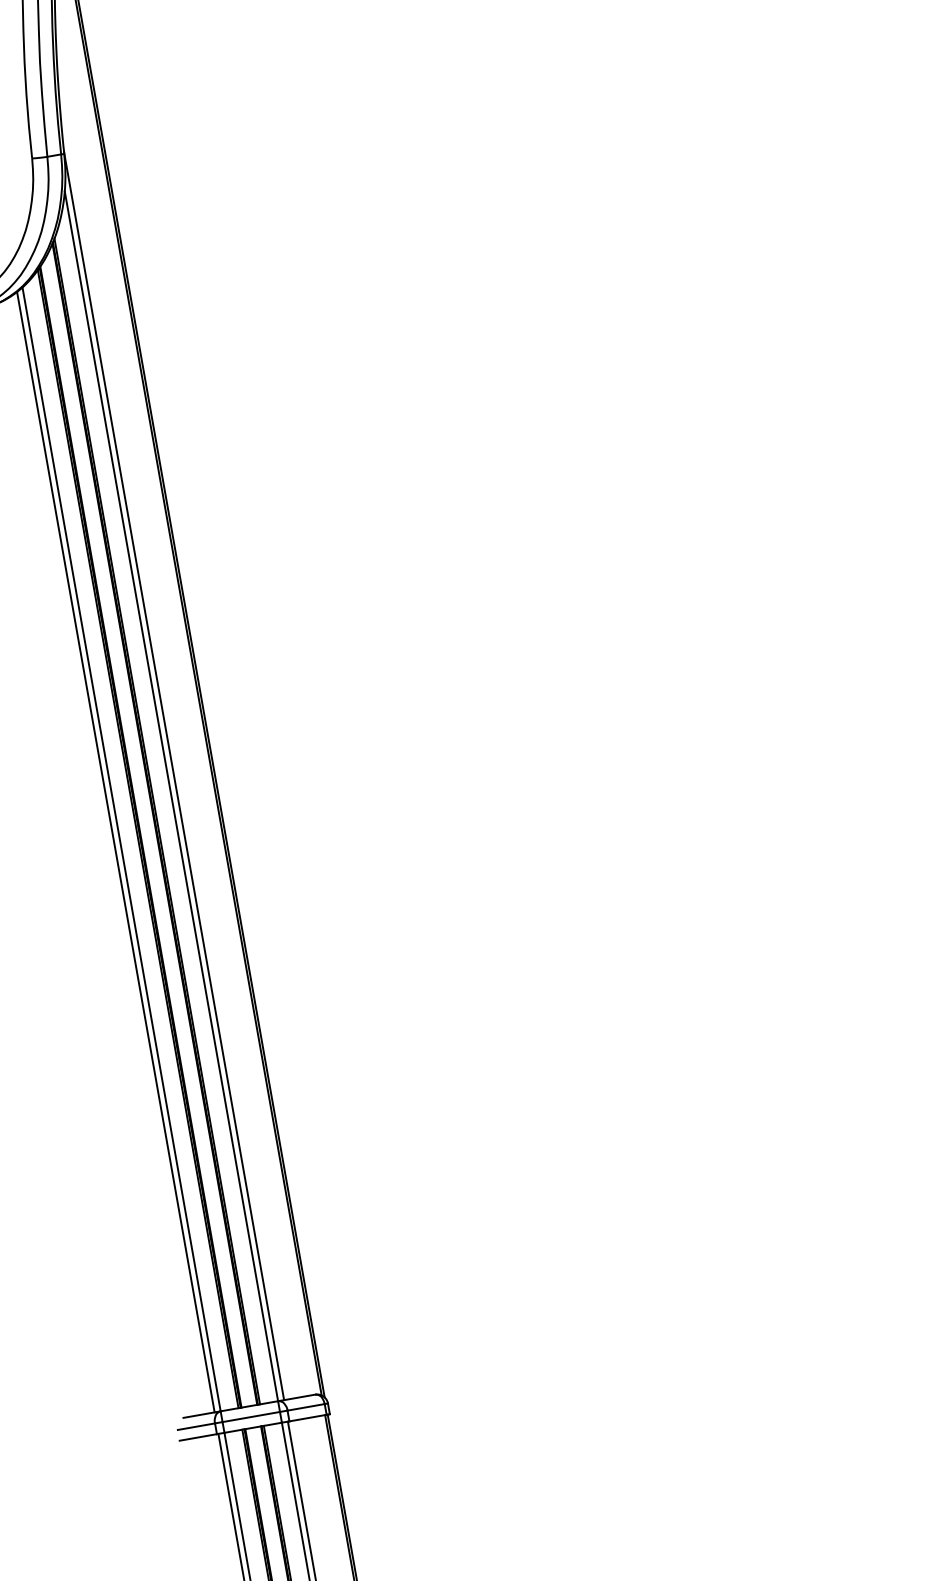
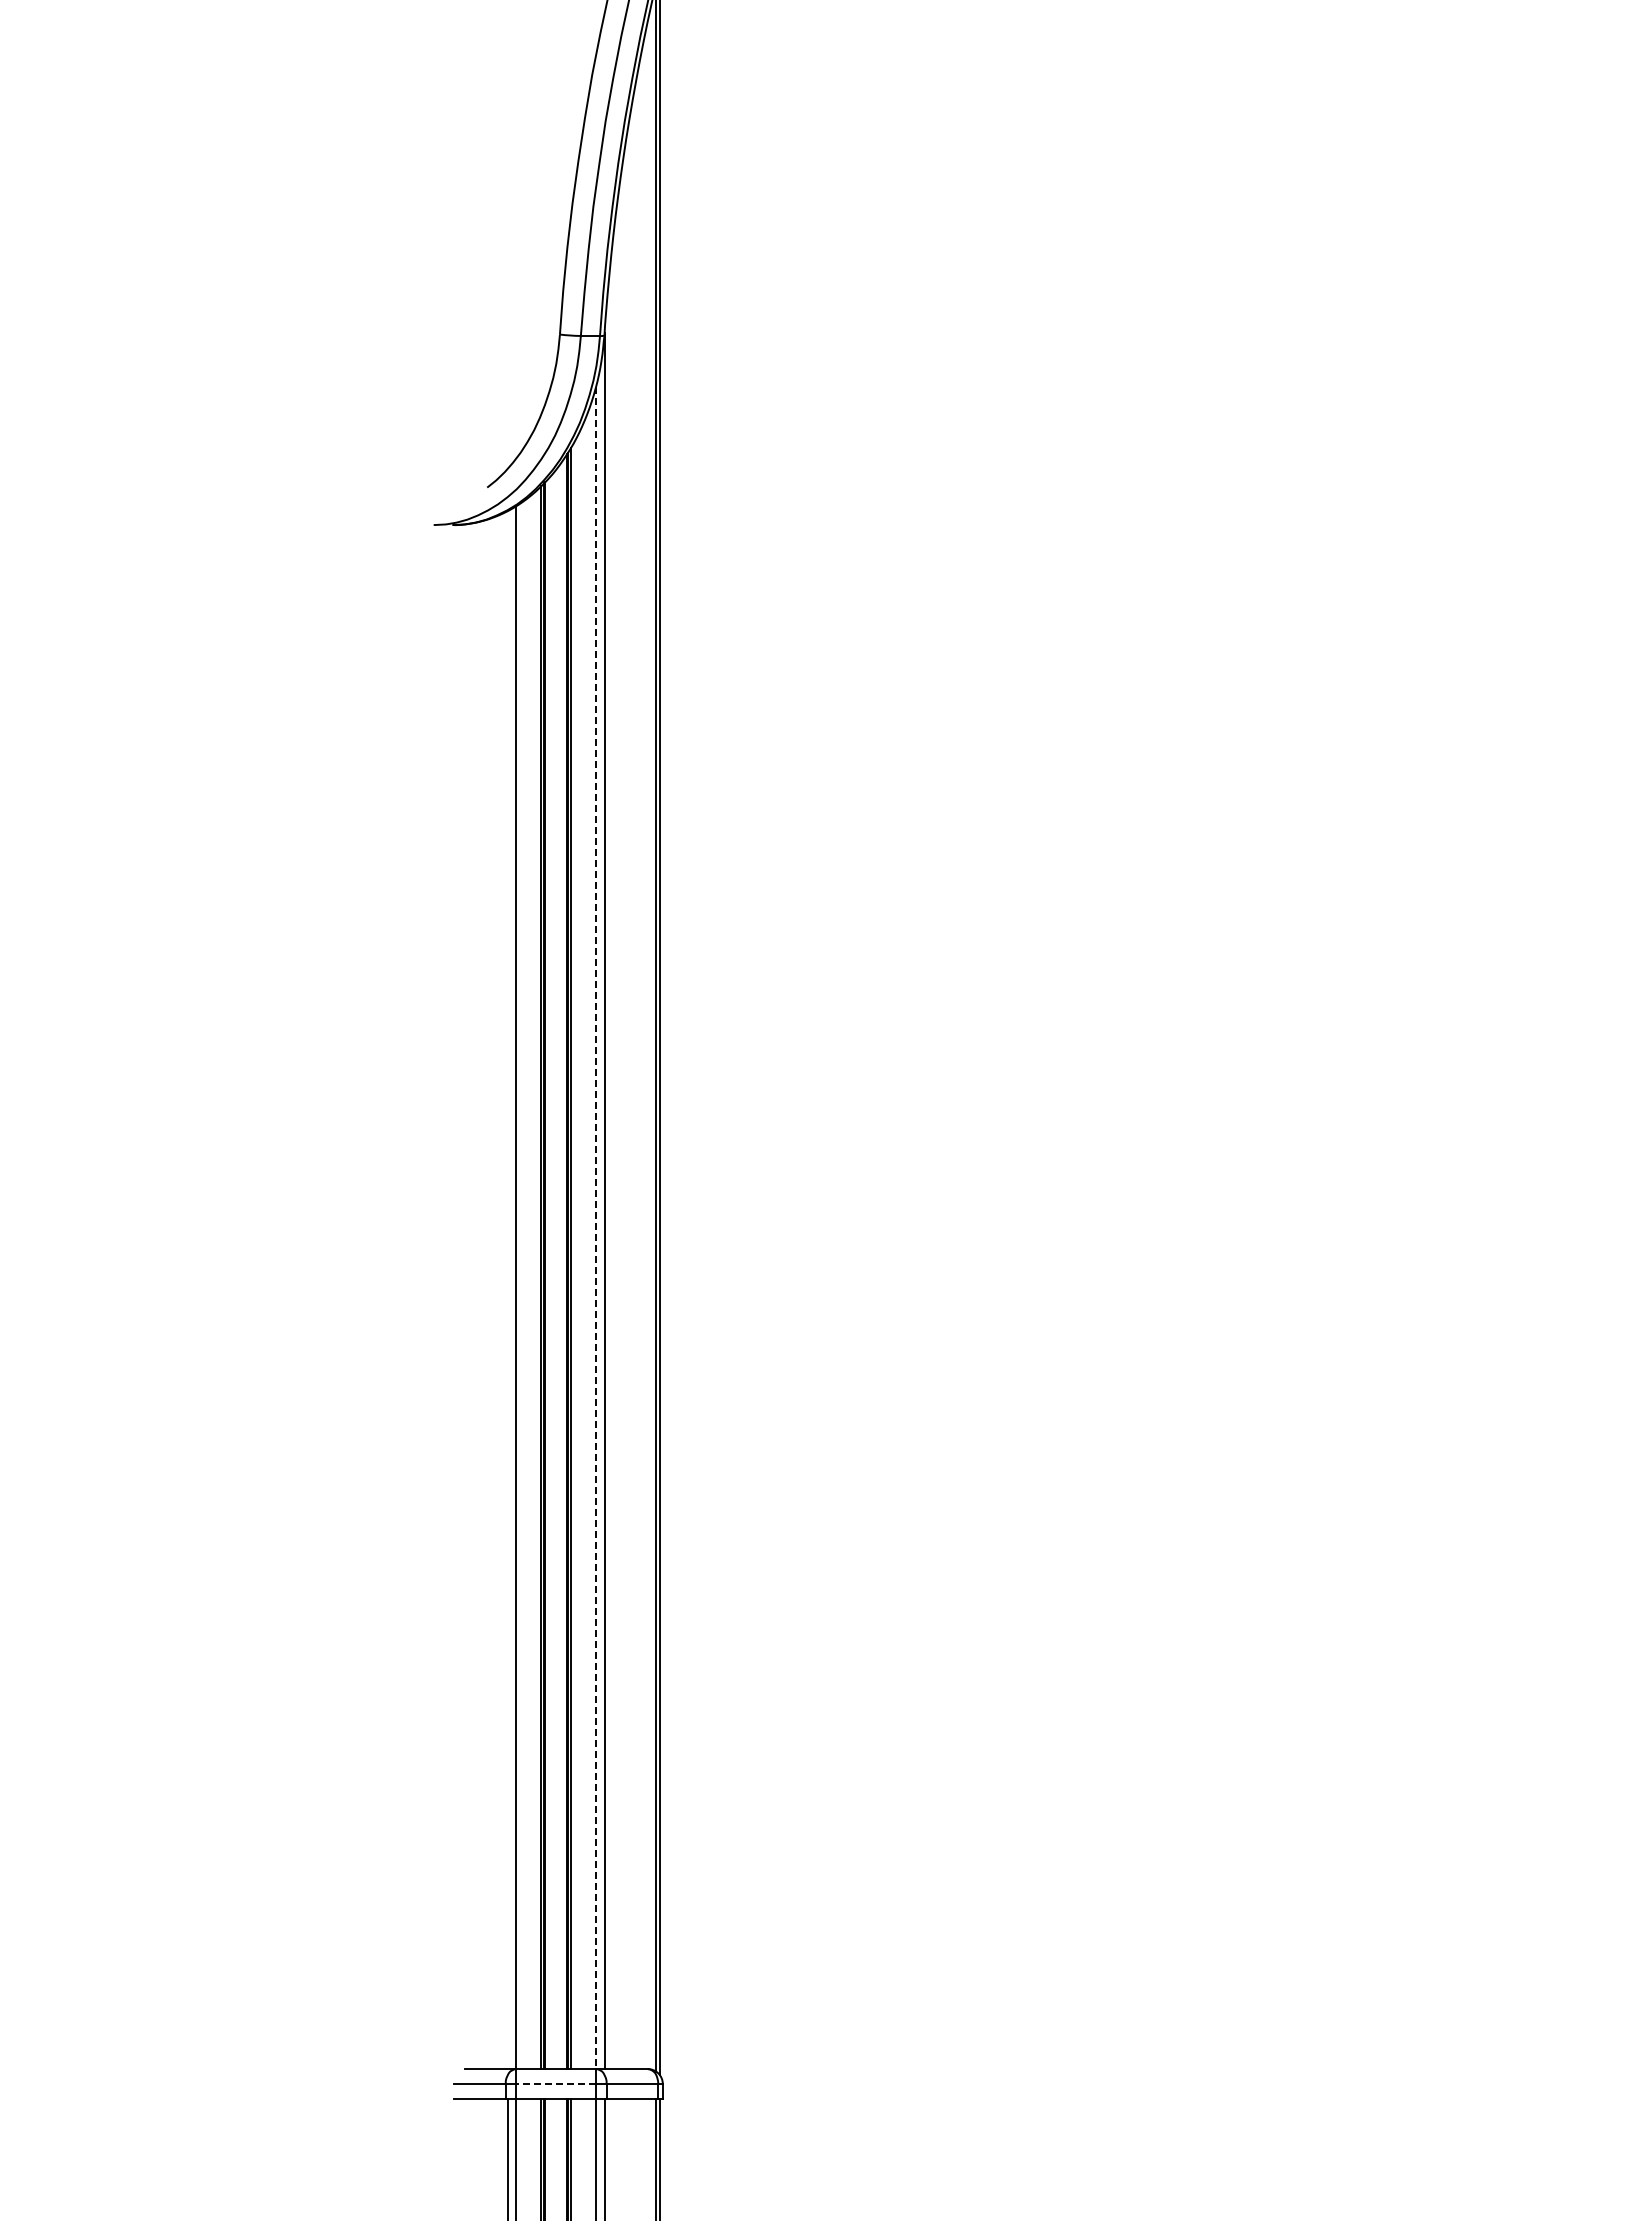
line: (171, 796) -> (596, 1228), solid -> dashed
line: (115, 851) -> (507, 1289), removed
line: (251, 1417) -> (556, 2084), solid -> dashed

